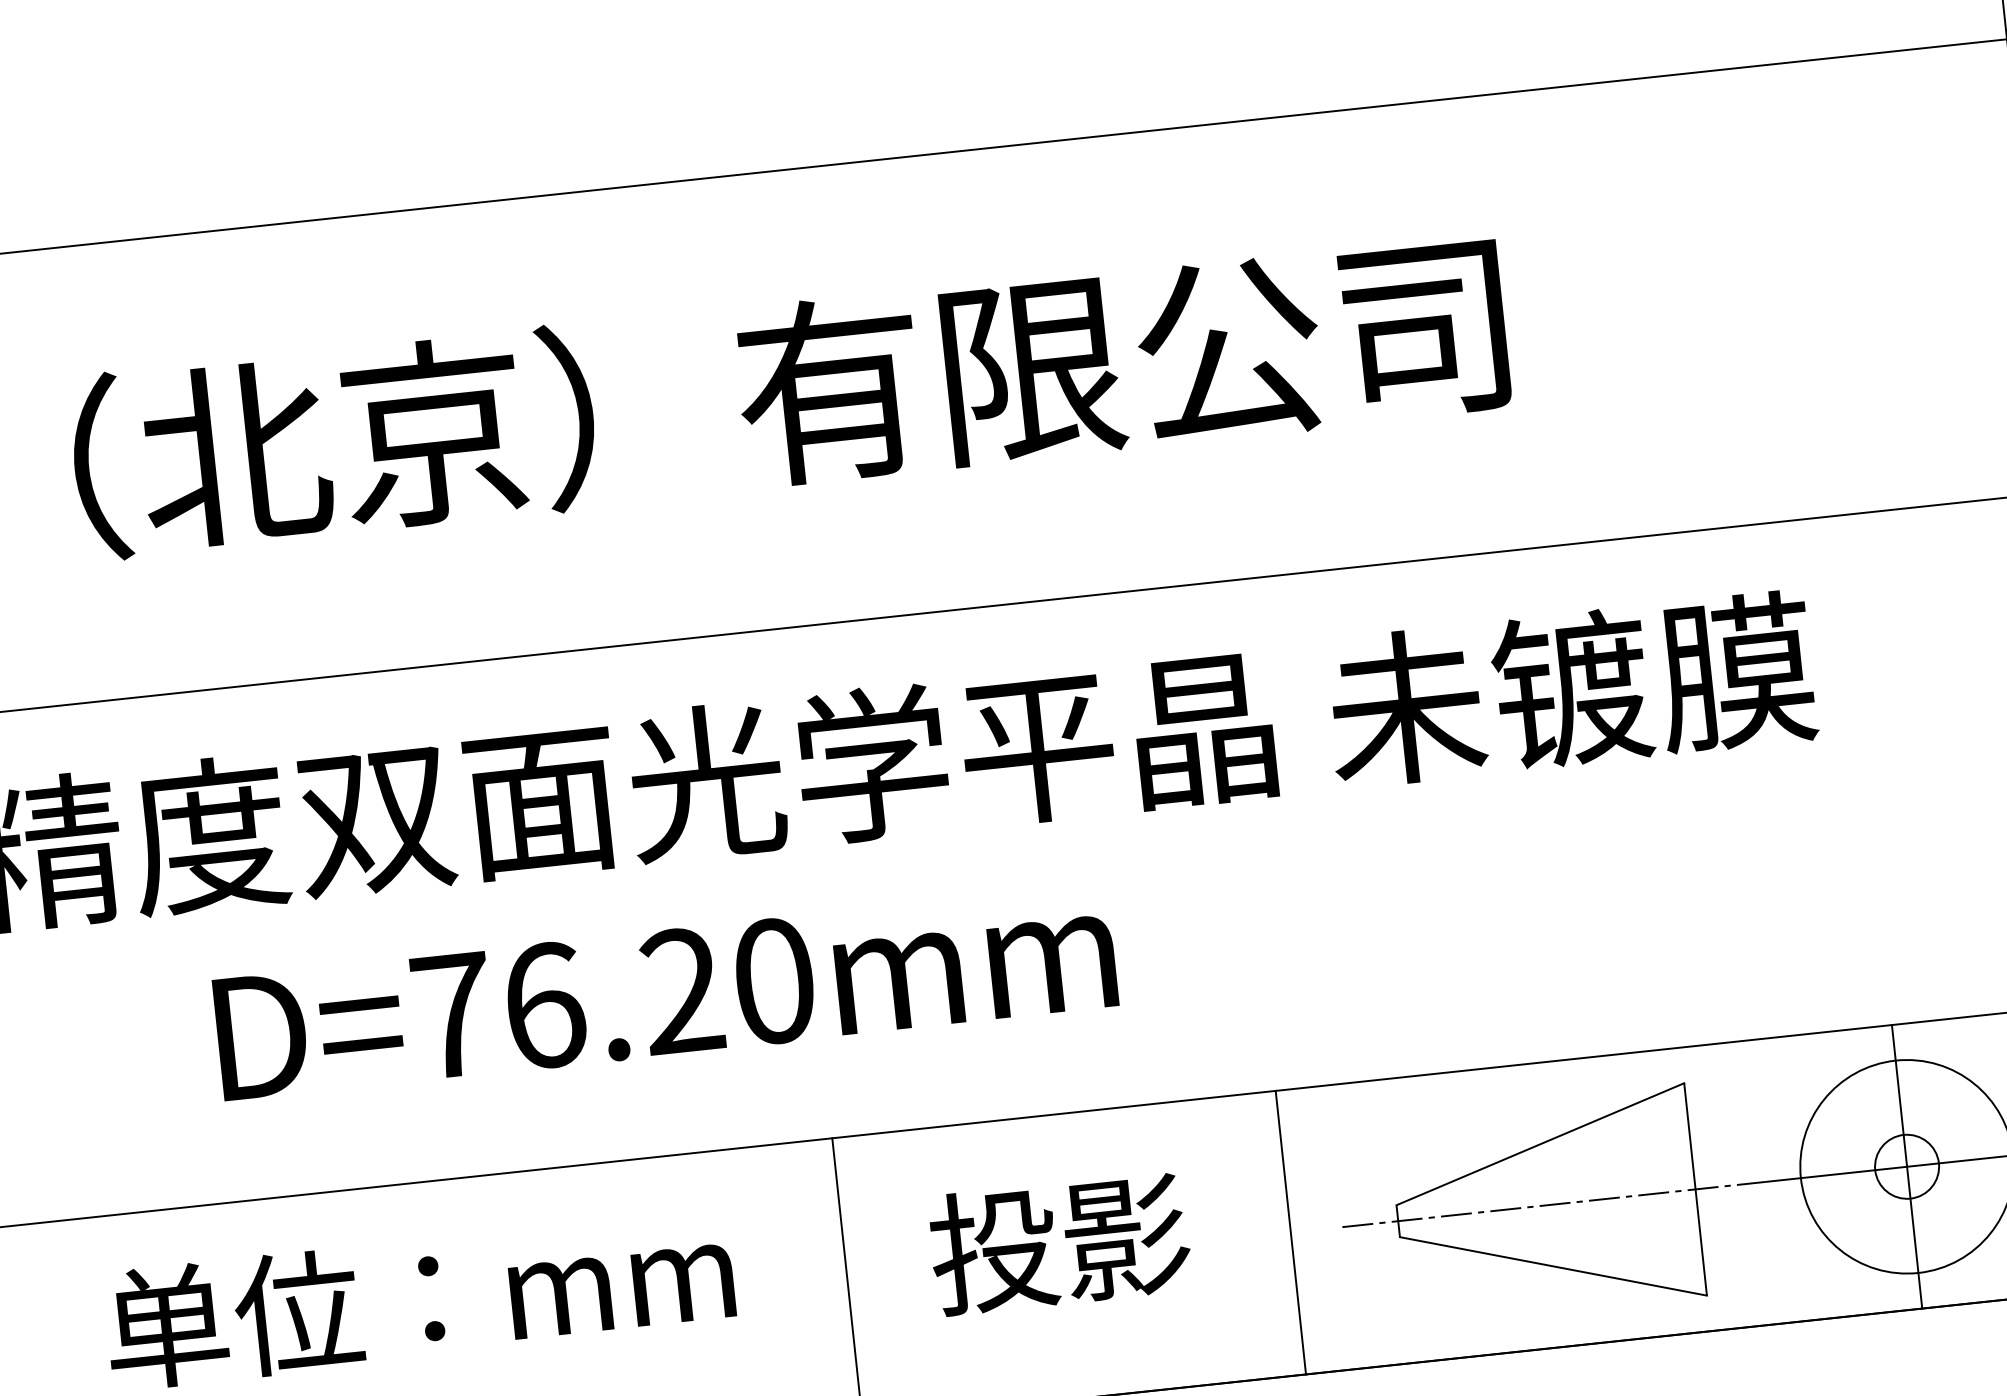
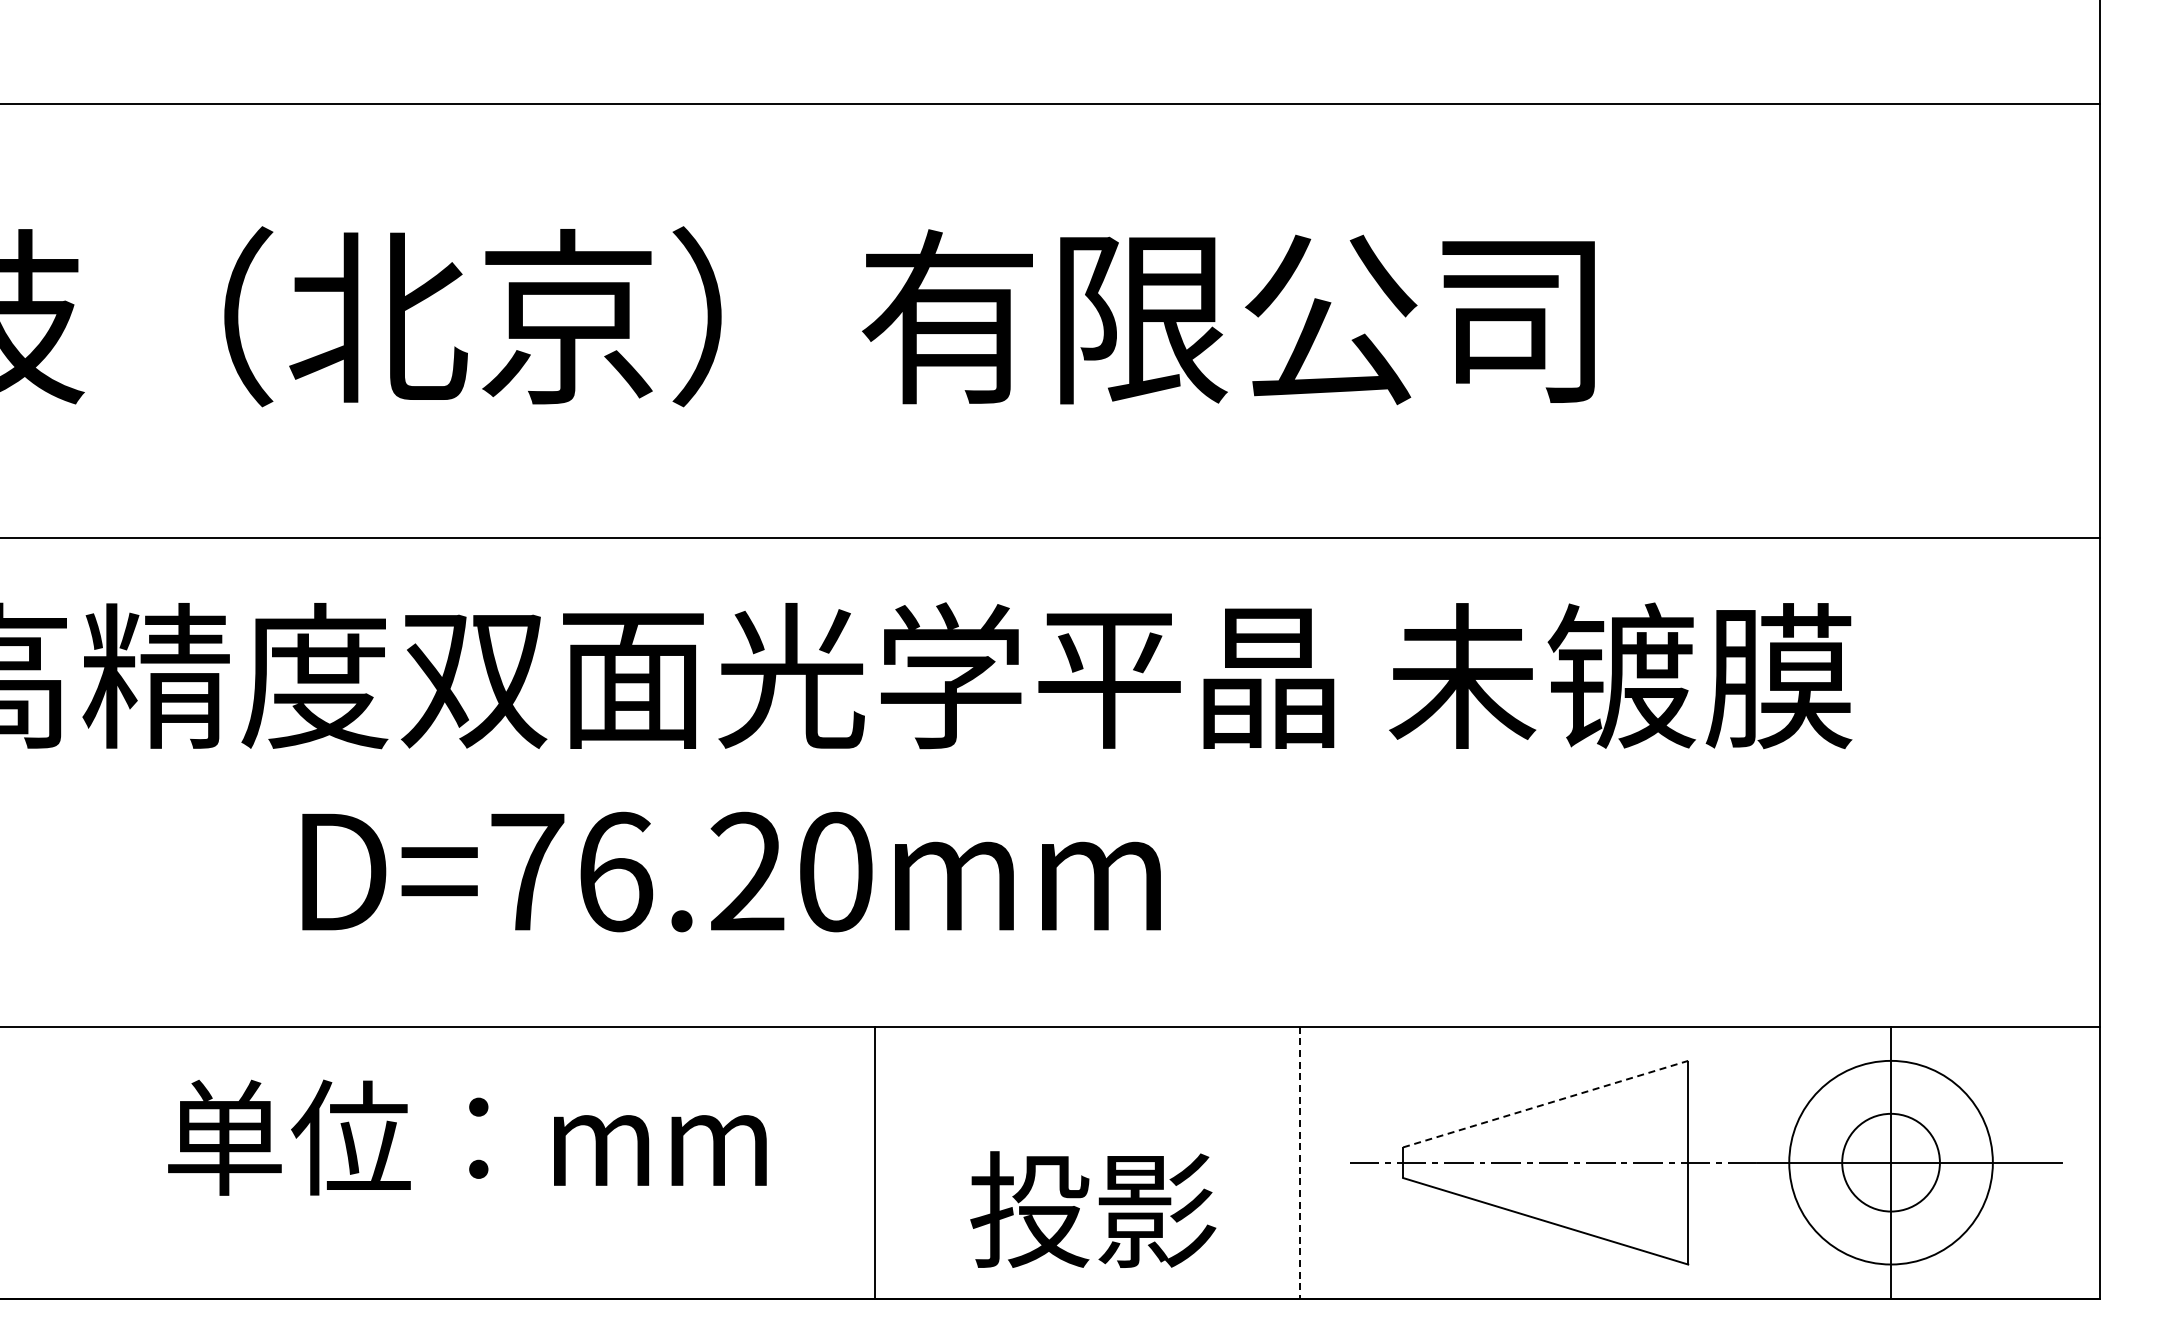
line: (1540, 1144) -> (1545, 1104), solid -> dashed
circle: (1906, 1166) -> (1890, 1162), size x1.6
line: (1291, 1232) -> (1300, 1162), solid -> dashed
text: (1060, 1243) -> (1093, 1209), moved

